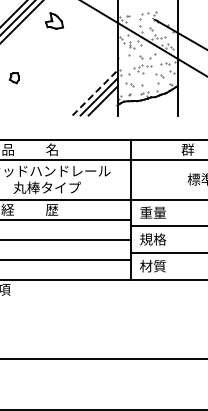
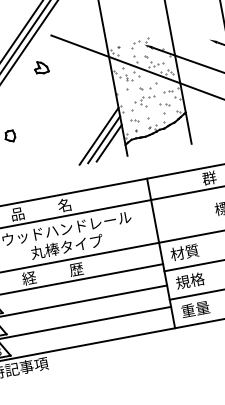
part: (54, 20) -> (41, 67), size x0.71
line: (95, 93) -> (99, 136), dashed -> solid
text: (153, 212) -> (185, 252), 重量 -> 材質
text: (153, 266) -> (196, 309), 材質 -> 重量

